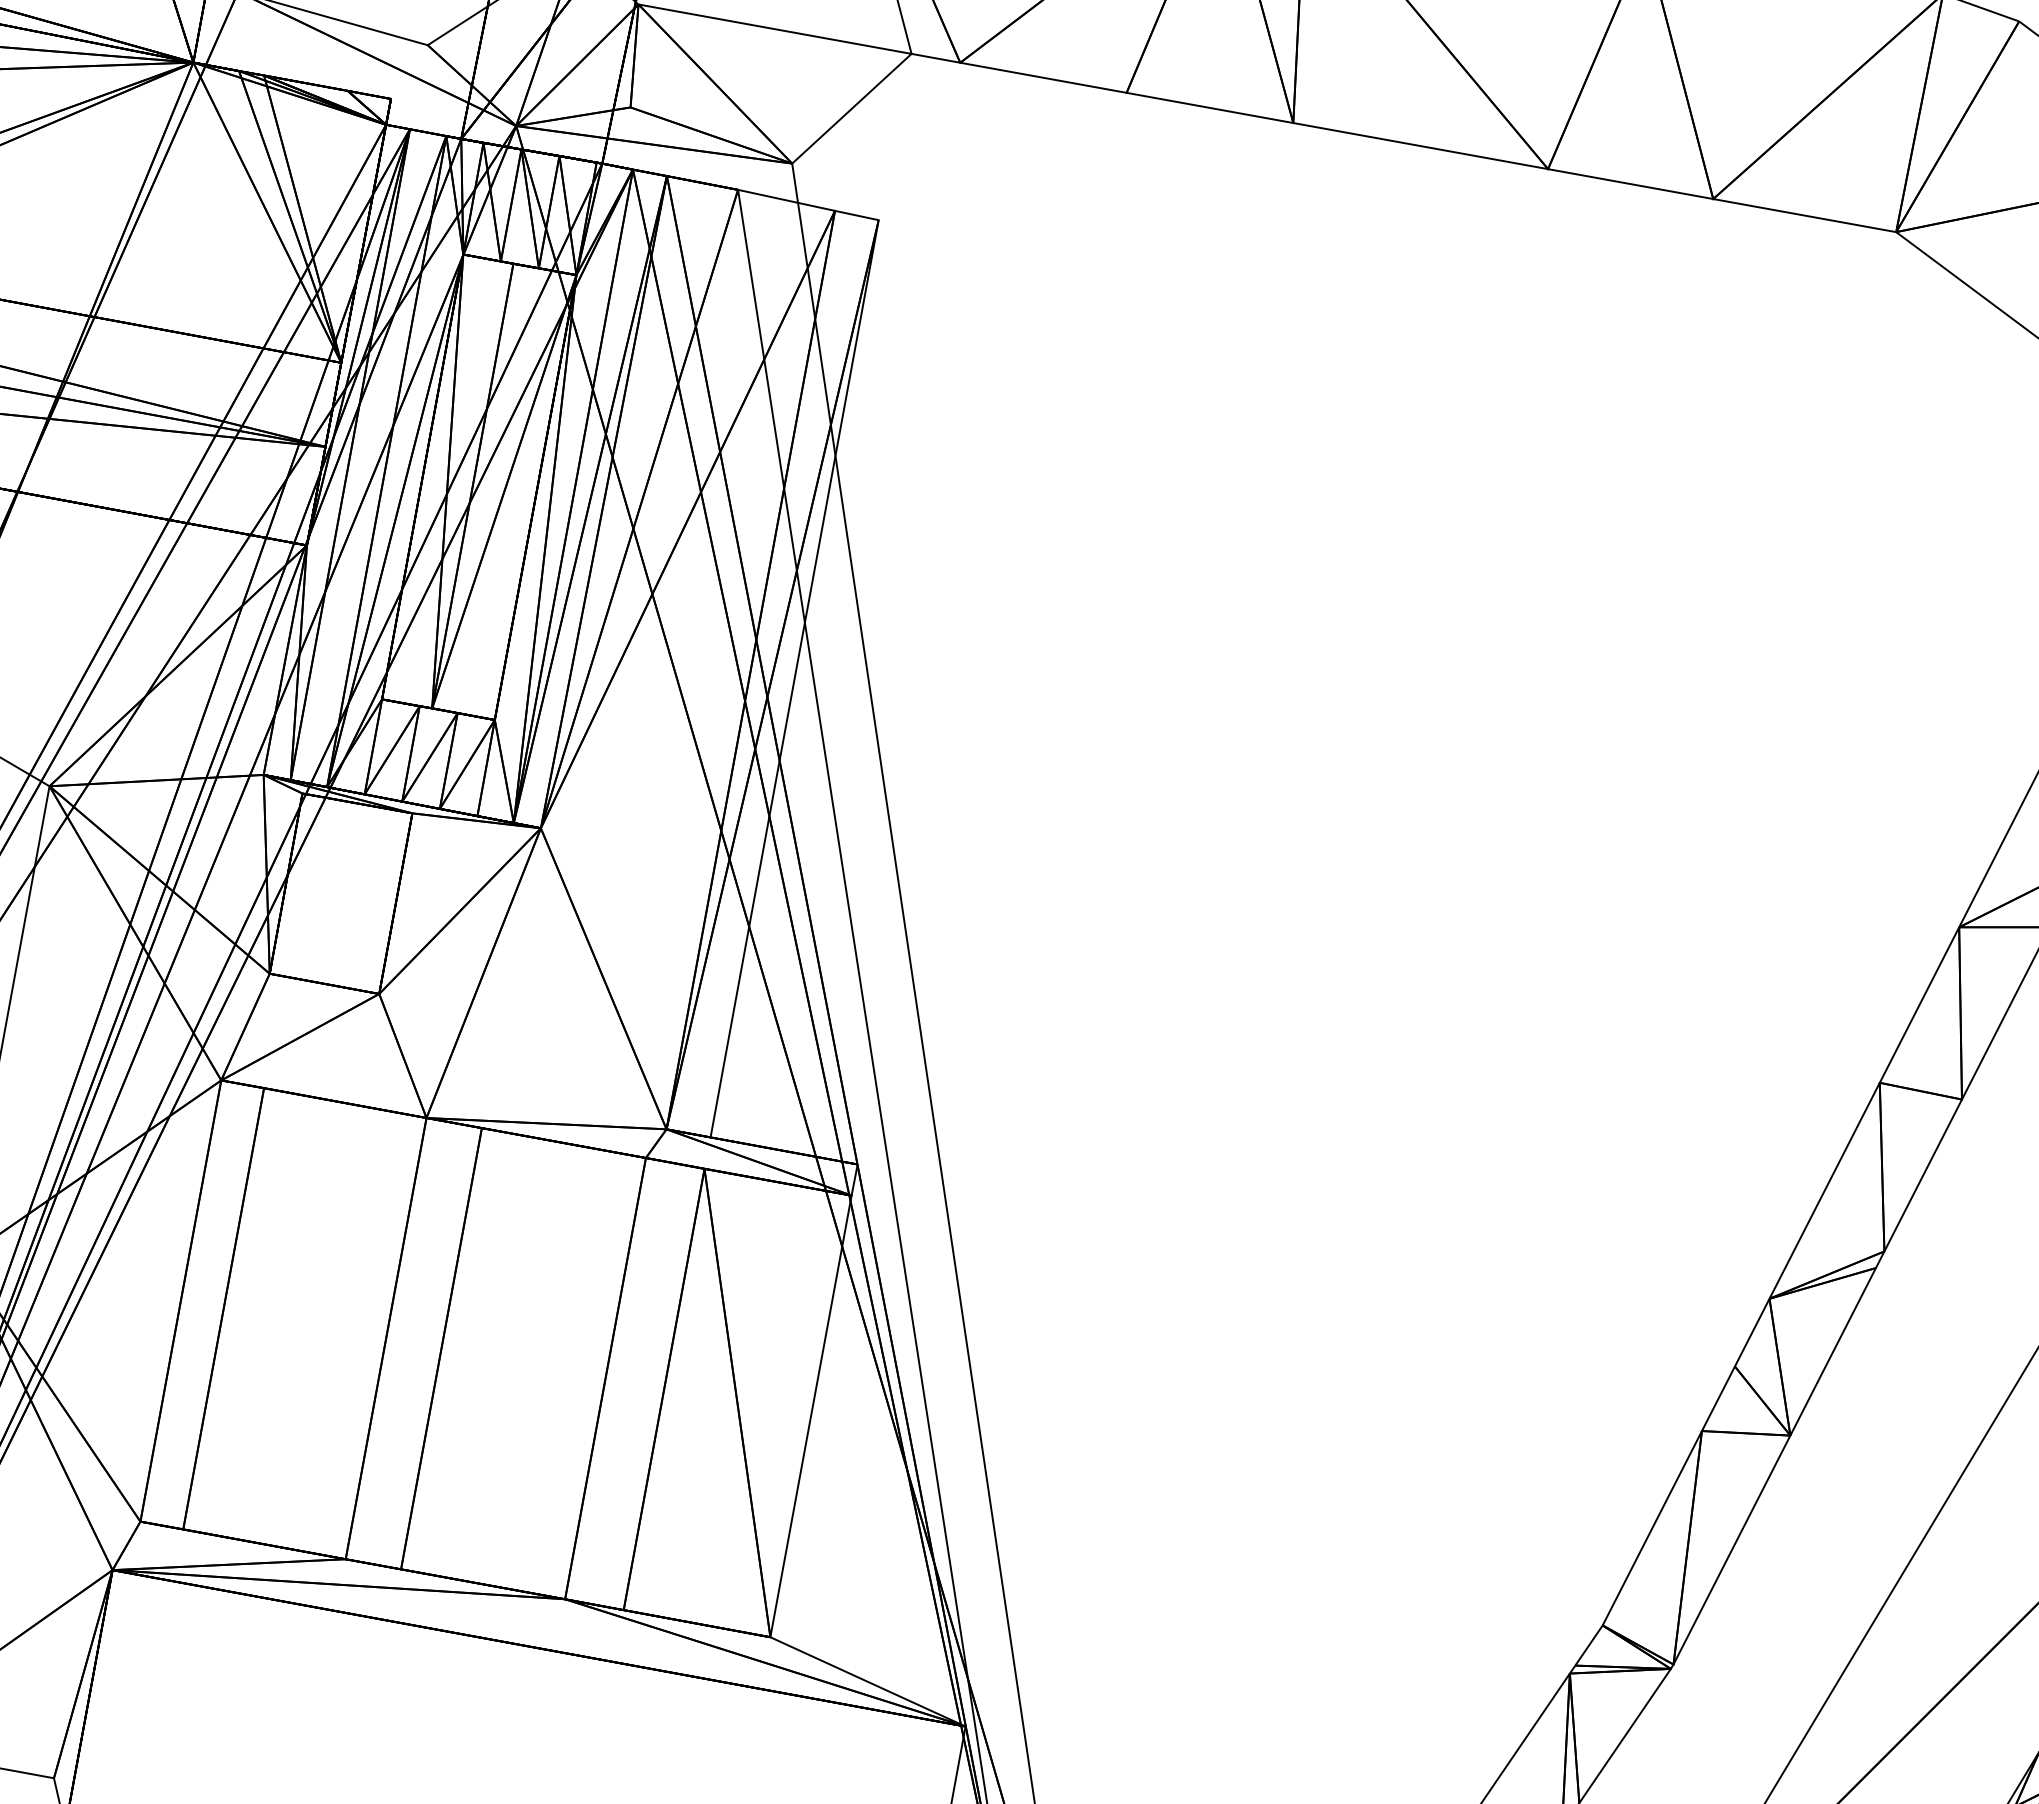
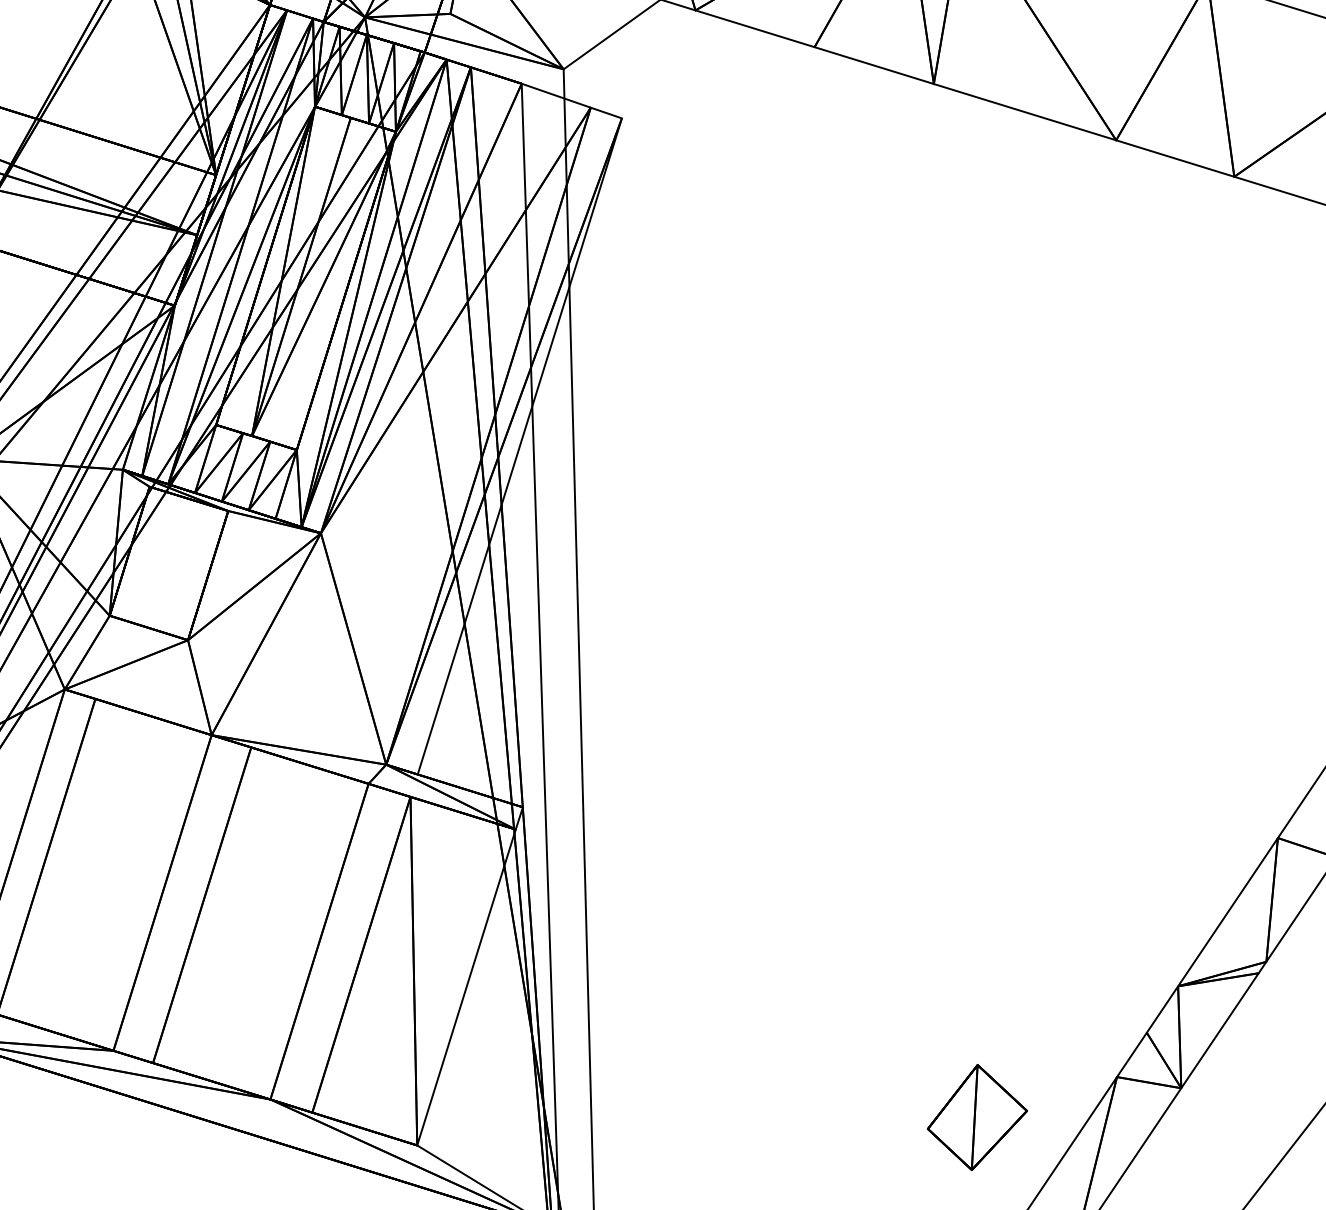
part: (1520, 1508) -> (977, 1117), added

